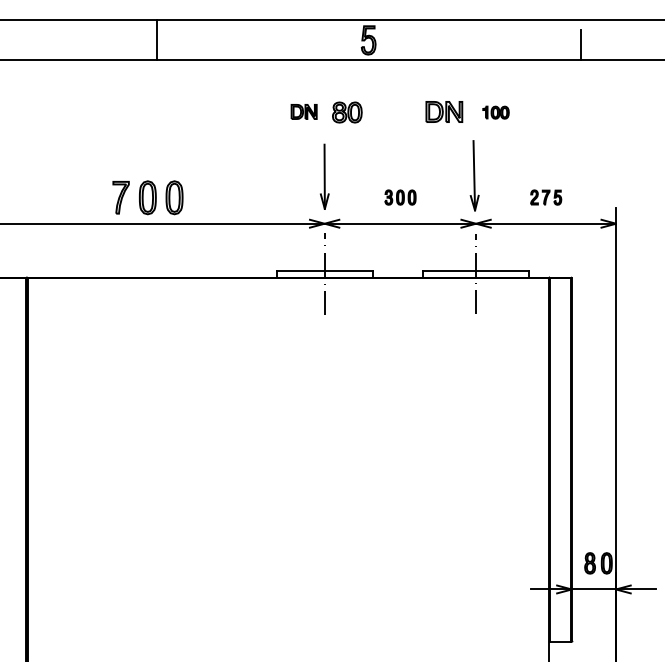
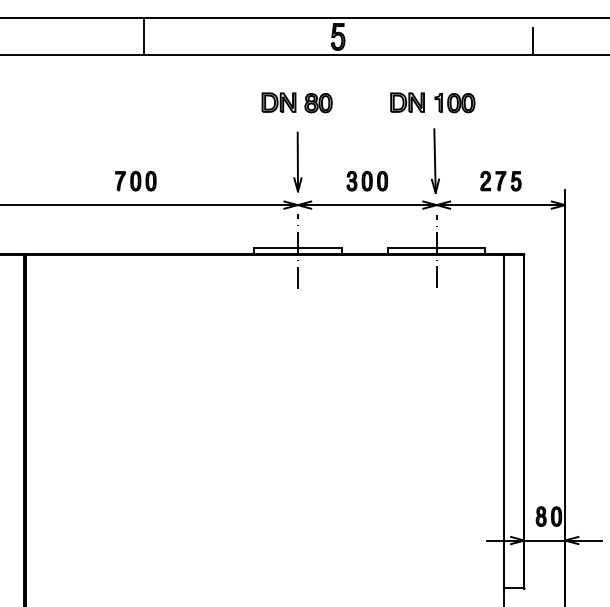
part: (303, 111) -> (278, 102), size x1.43
part: (495, 112) -> (454, 103), size x1.67
part: (147, 196) -> (135, 180), size x0.62
part: (400, 196) -> (367, 180), size x1.43
part: (545, 196) -> (500, 180), size x1.43

